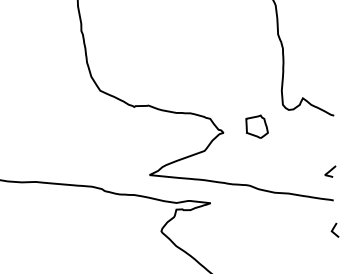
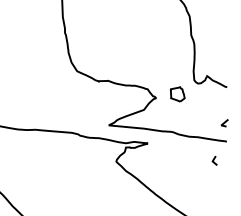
line: (334, 229) -> (214, 160), moved

